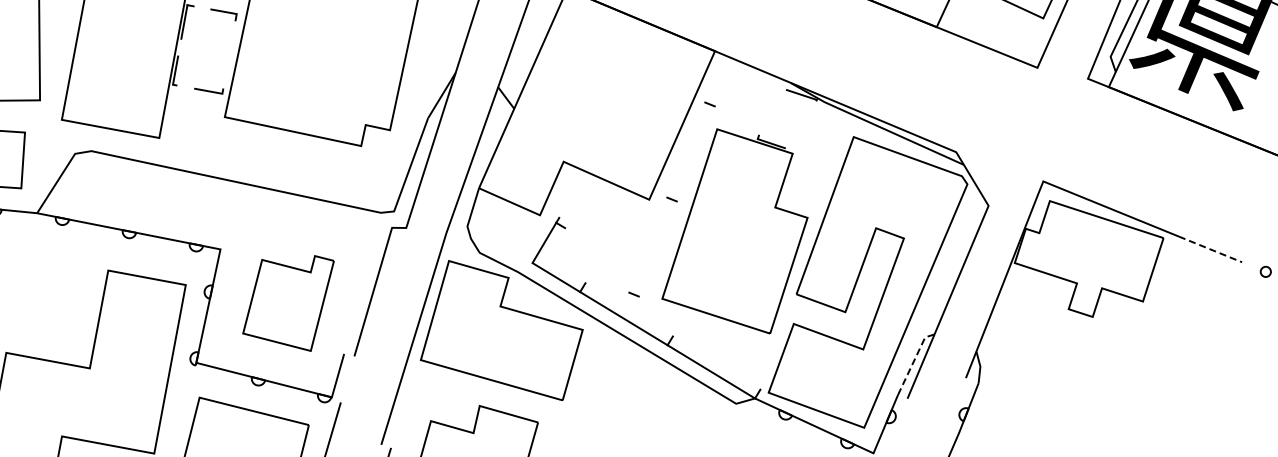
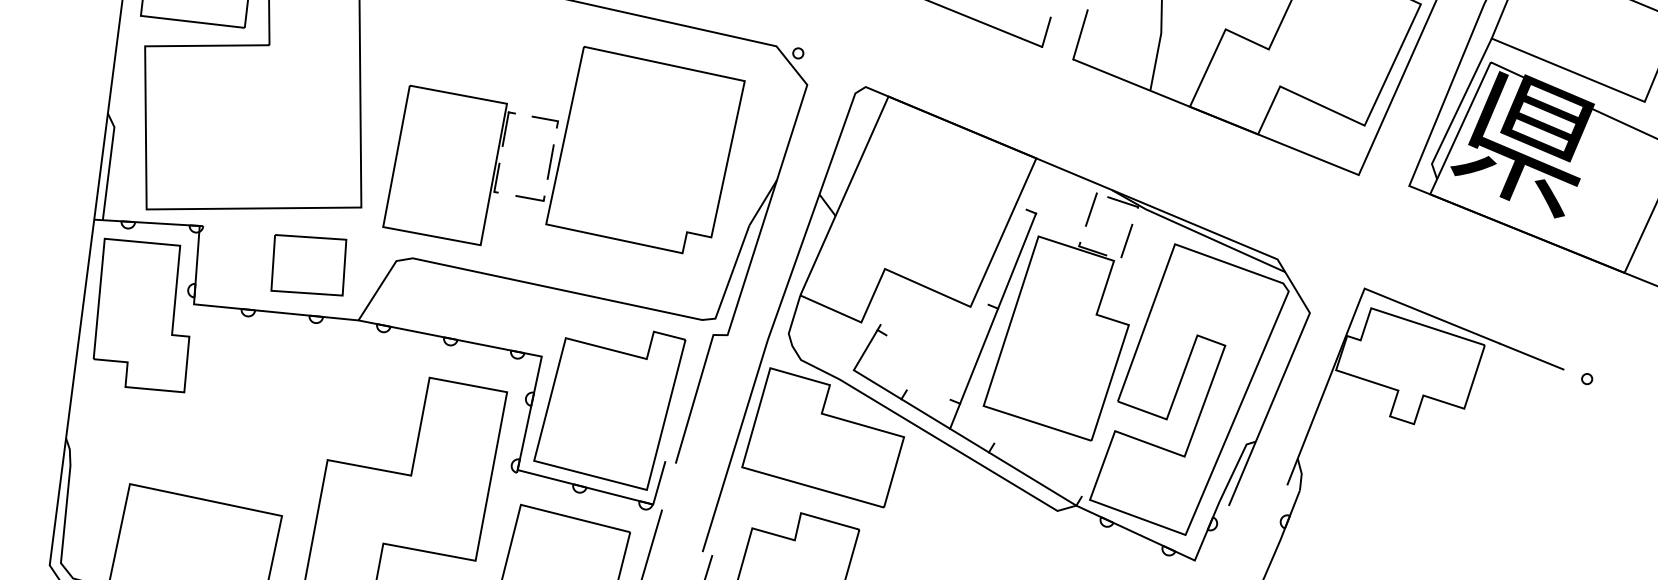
line: (229, 54) -> (550, 161), added
line: (769, 102) -> (1090, 209), added
line: (805, 133) -> (1126, 240), added
line: (672, 213) -> (993, 320), added
line: (1211, 249) -> (1532, 356), dashed -> solid
part: (288, 303) -> (609, 410), size x1.67
line: (914, 360) -> (1235, 467), dashed -> solid

